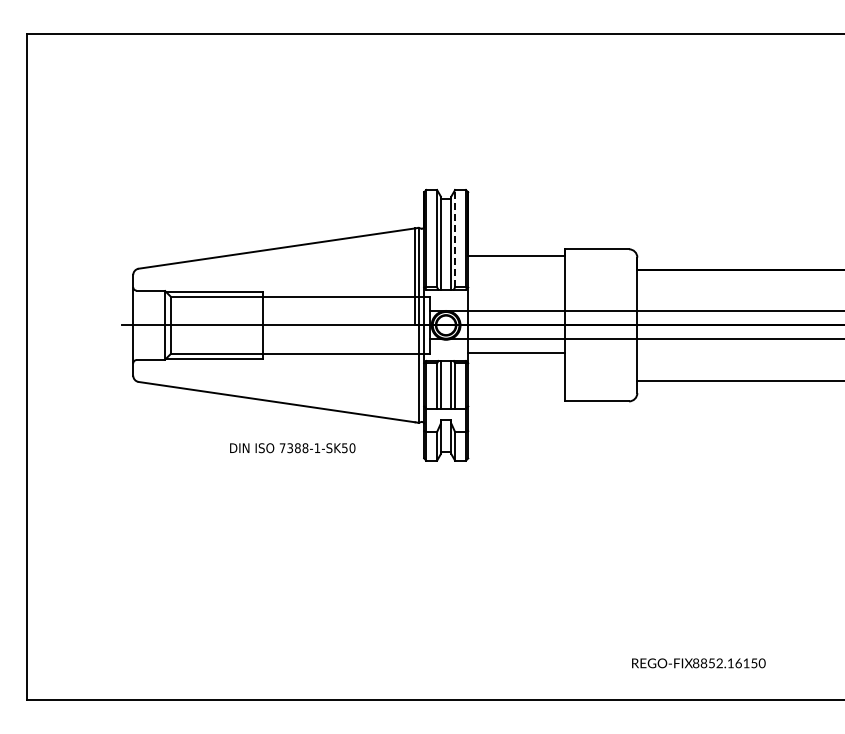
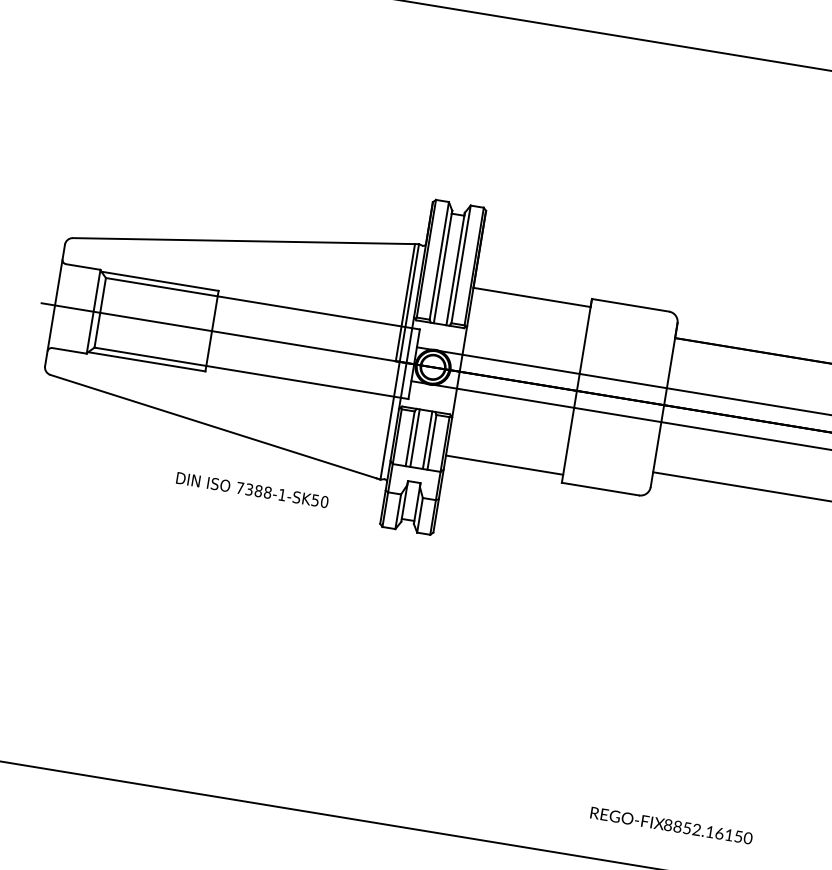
line: (455, 238) -> (461, 264), dashed -> solid
line: (516, 352) -> (504, 464), moved
text: (292, 448) -> (252, 490), moved

